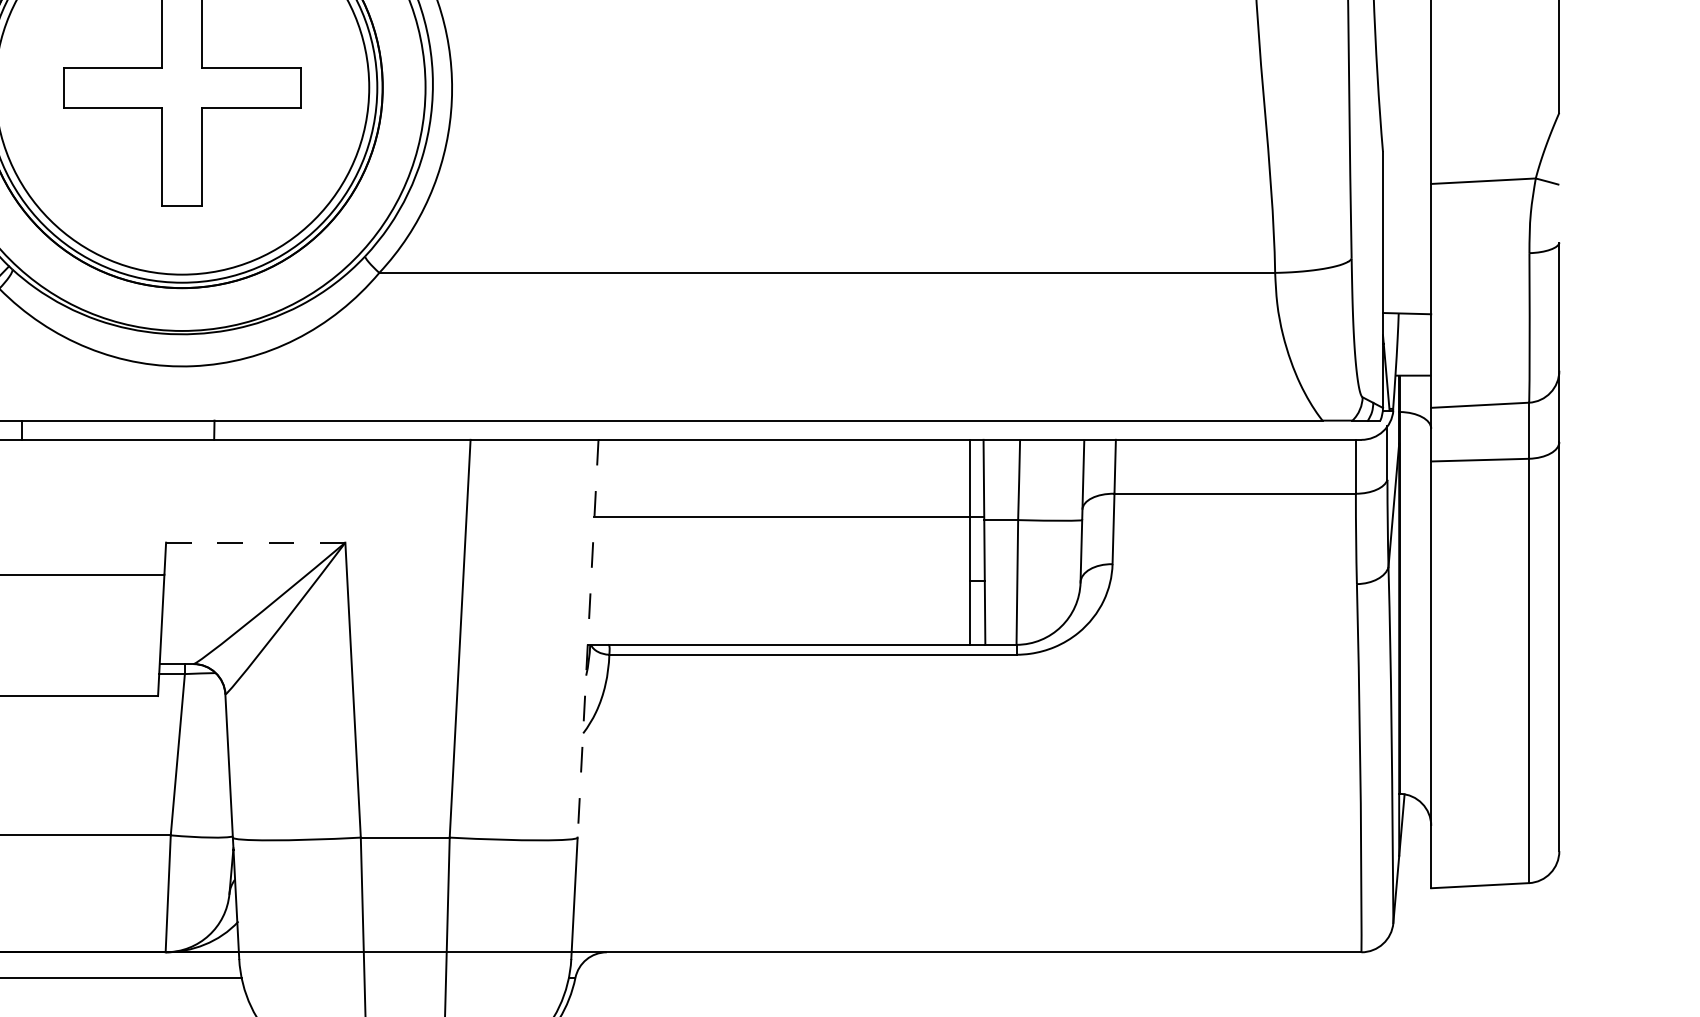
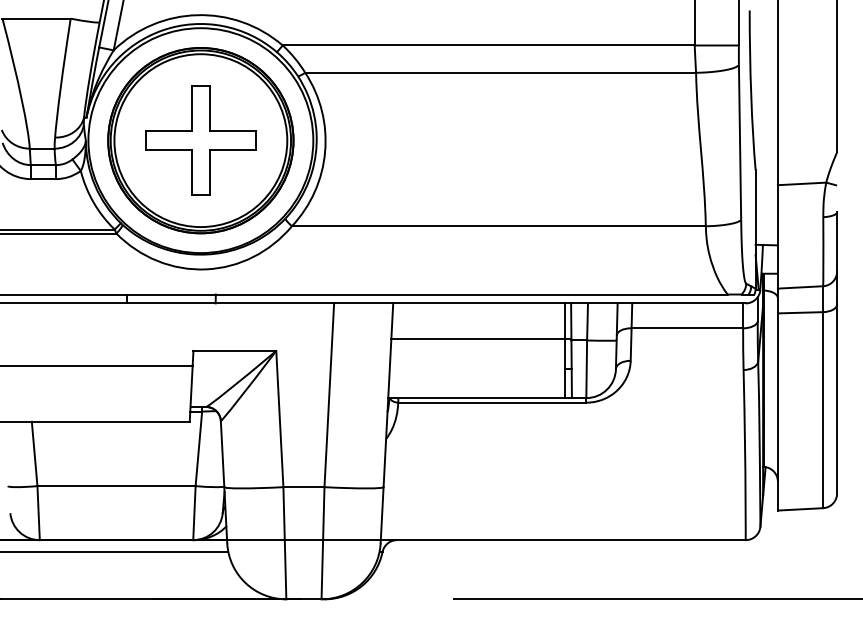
line: (257, 541) -> (235, 350), dashed -> solid
line: (588, 639) -> (388, 395), dashed -> solid

